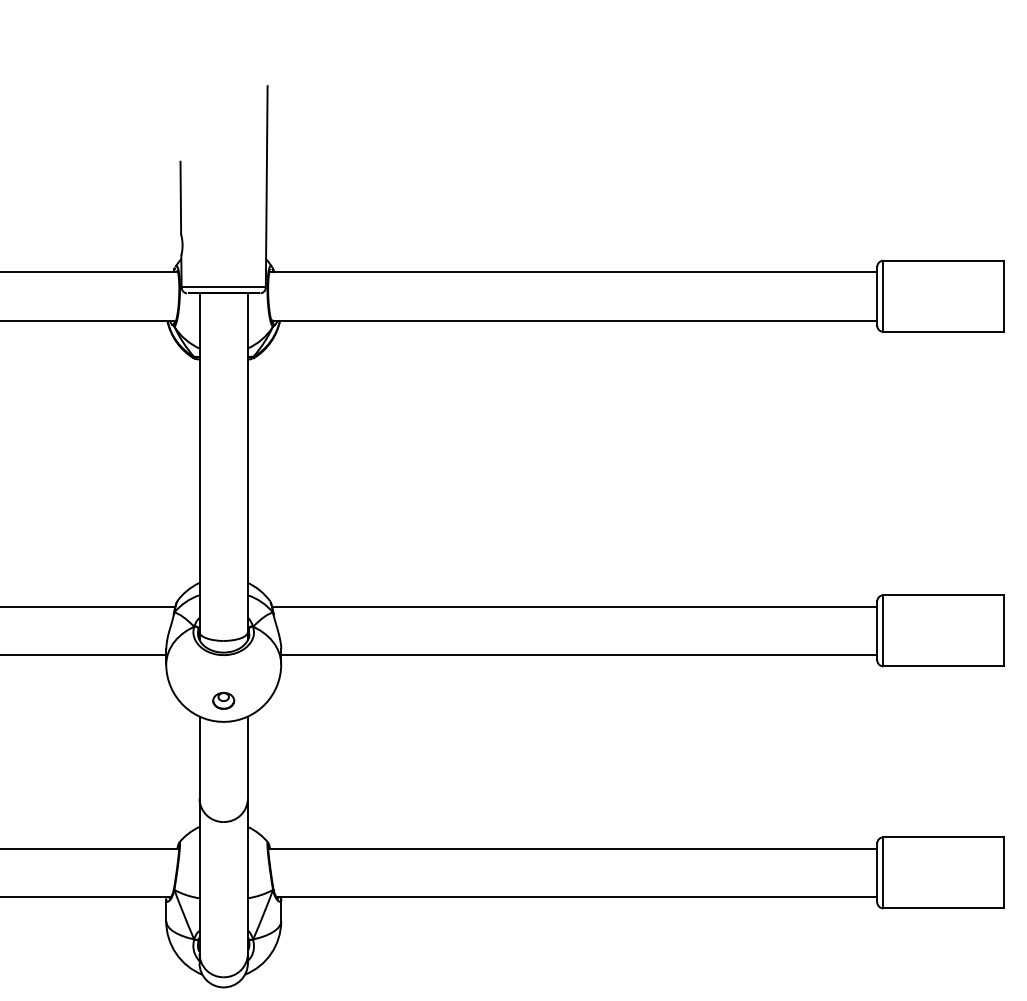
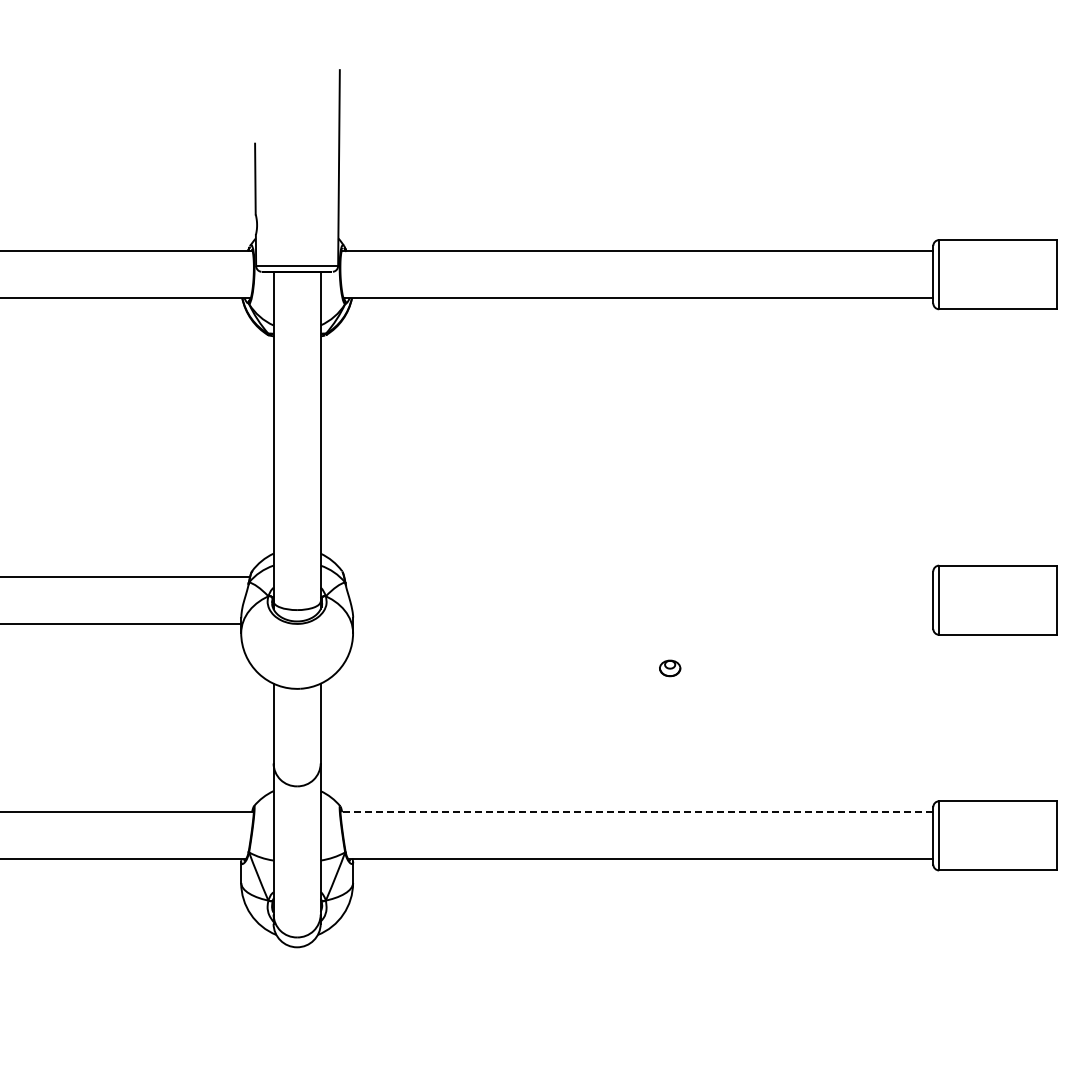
line: (574, 606) -> (638, 576), removed
line: (579, 654) -> (643, 623), removed
part: (224, 700) -> (670, 668), moved
line: (572, 848) -> (636, 812), solid -> dashed

